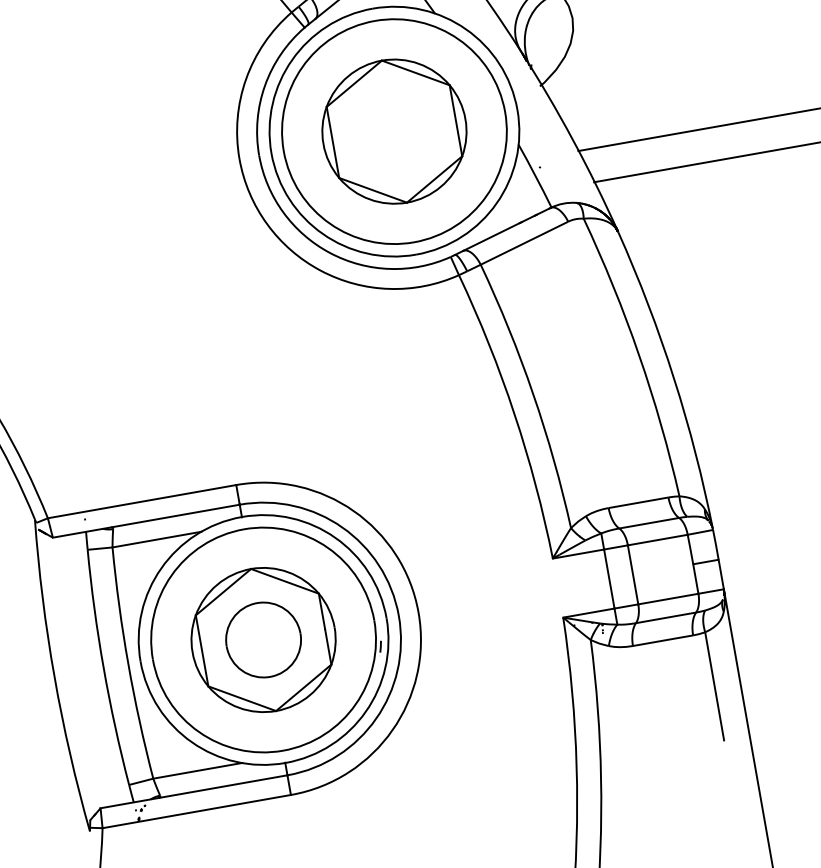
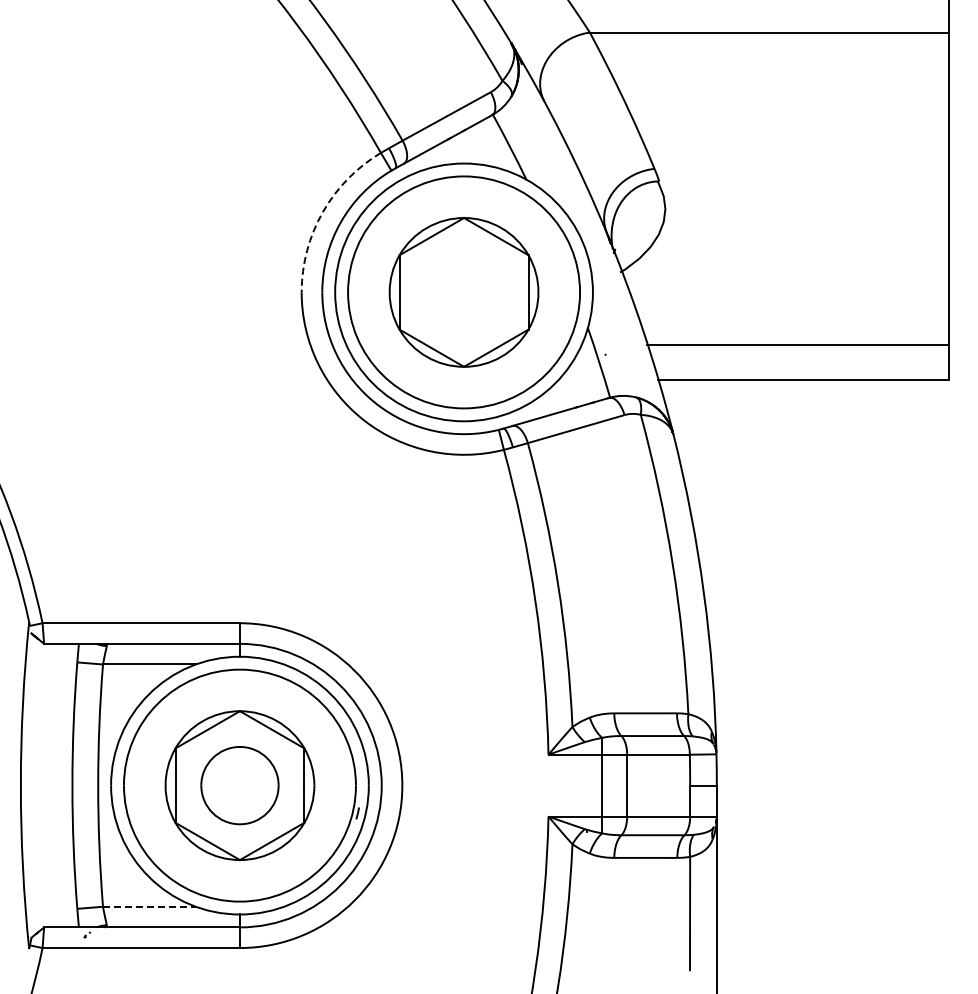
arc: (245, 79) -> (322, 212), solid -> dashed
line: (197, 770) -> (149, 906), solid -> dashed

